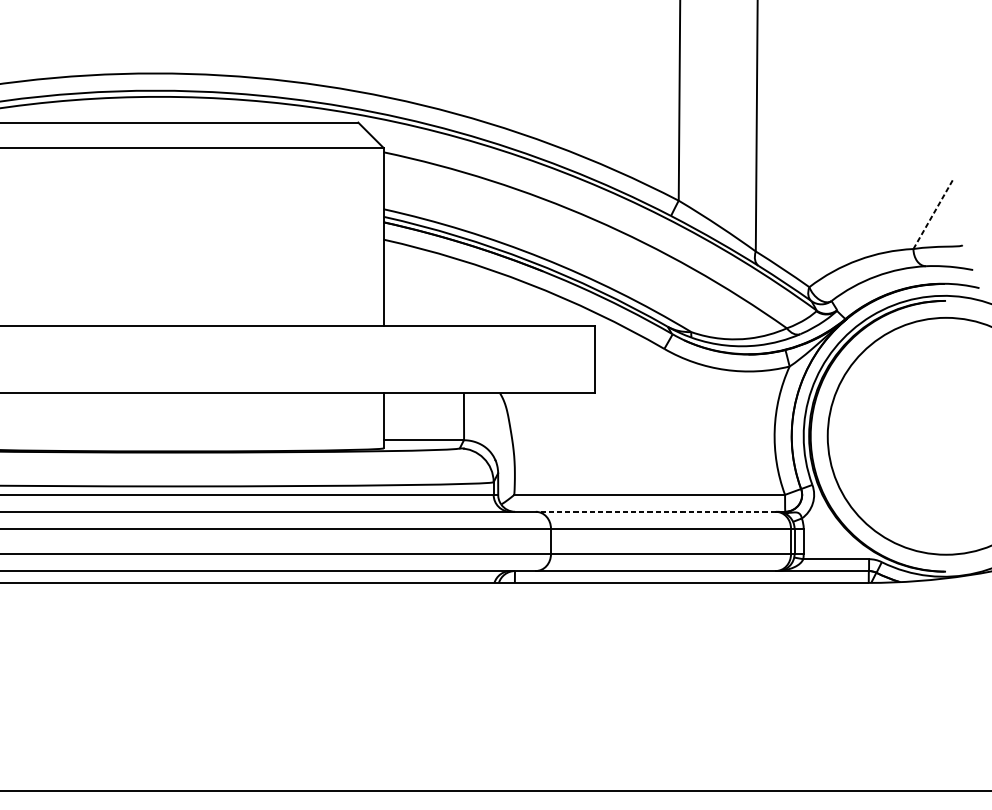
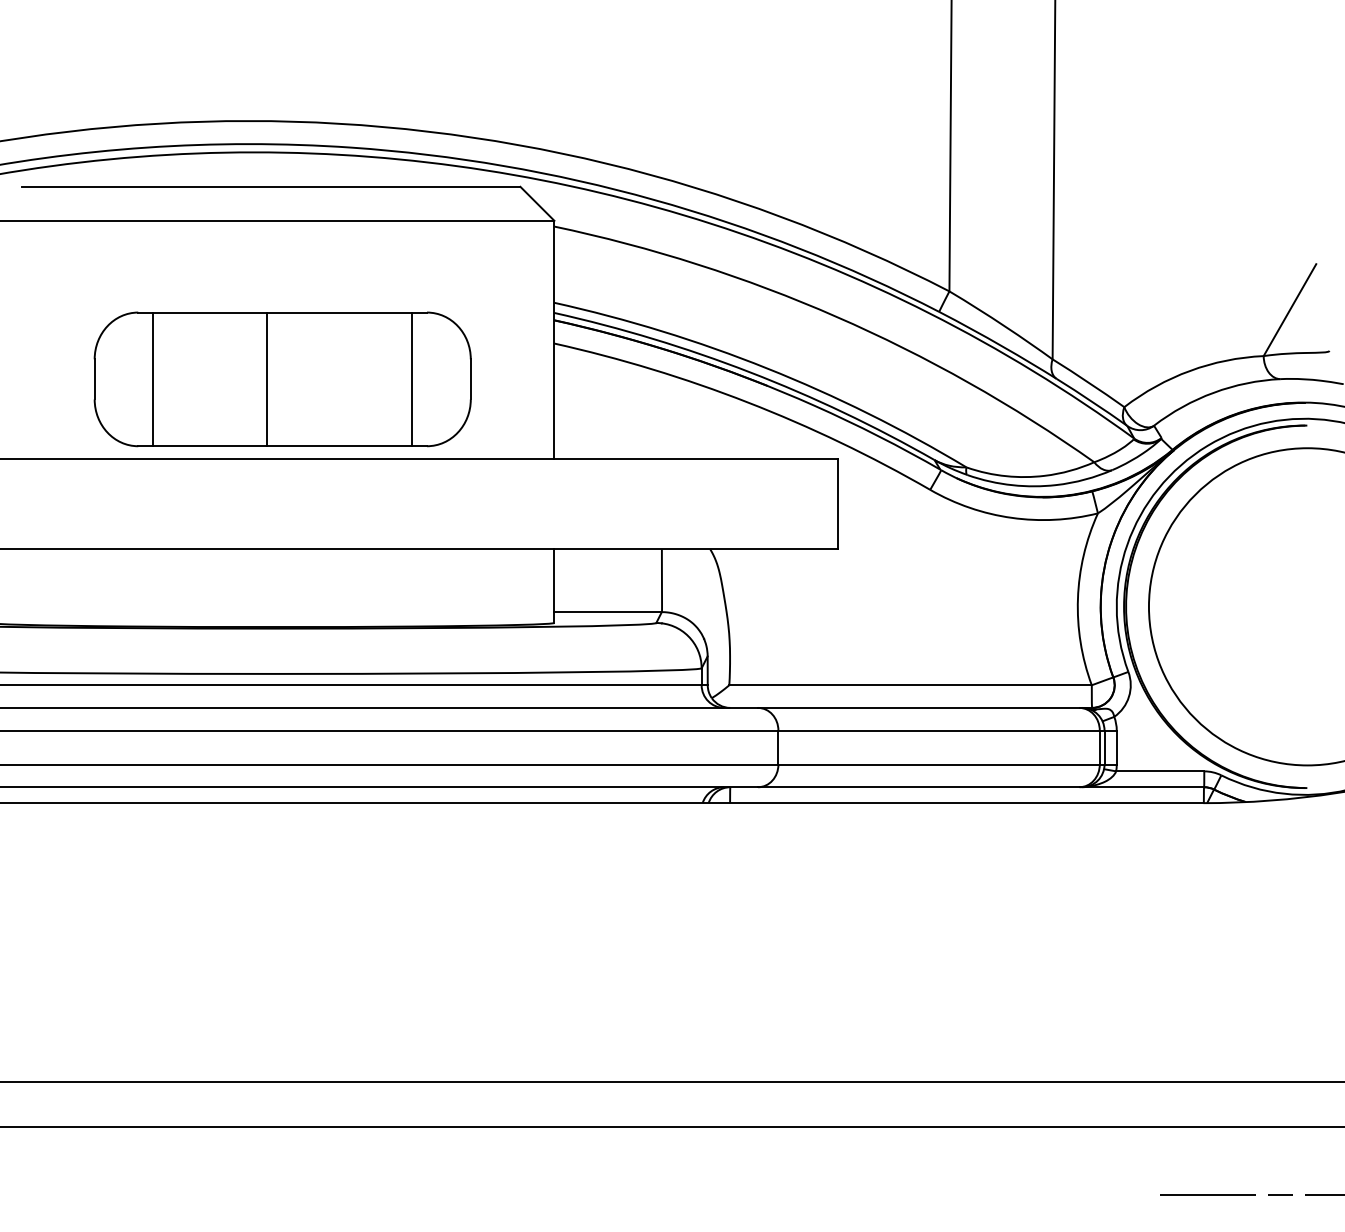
line: (932, 214) -> (1289, 310), dashed -> solid
part: (180, 266) -> (282, 379), added
line: (655, 511) -> (918, 707), dashed -> solid

